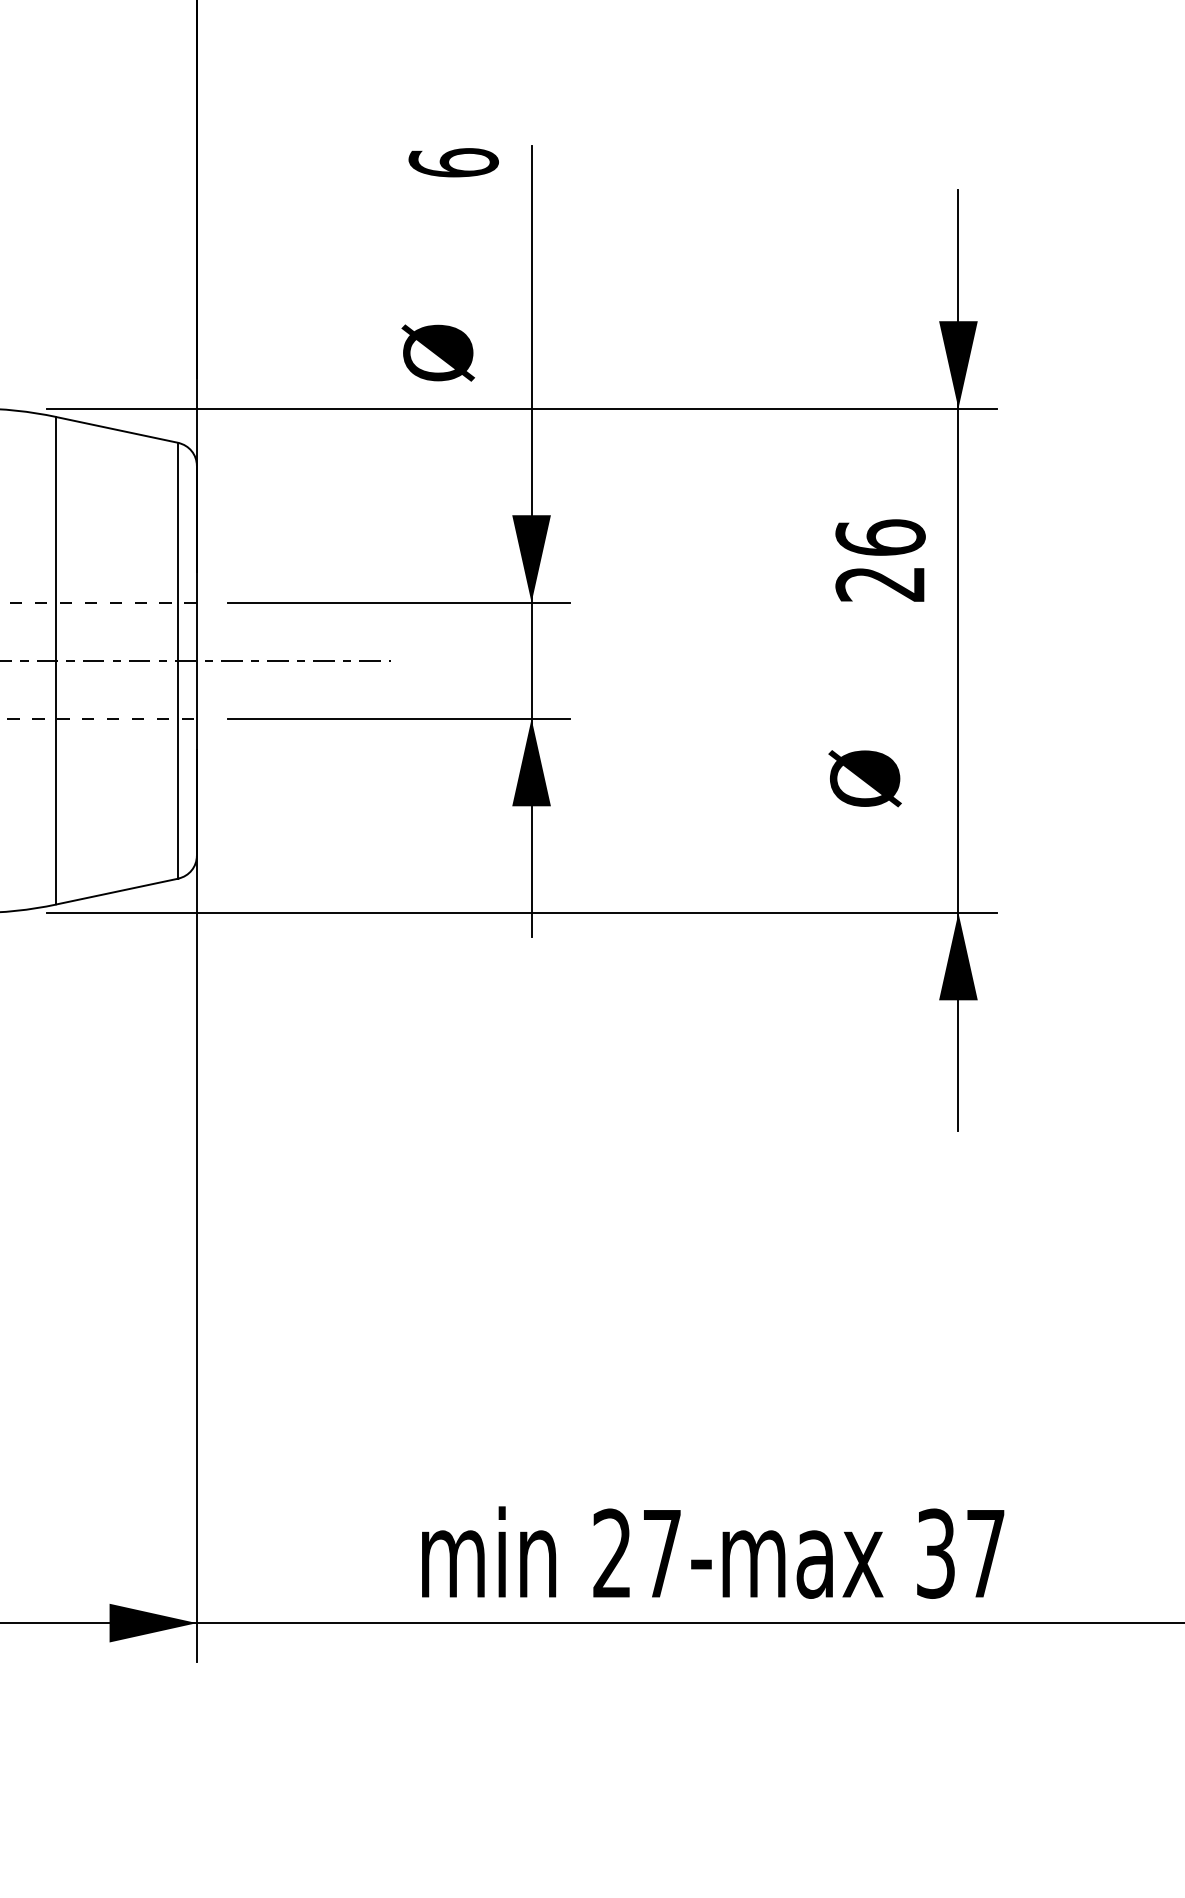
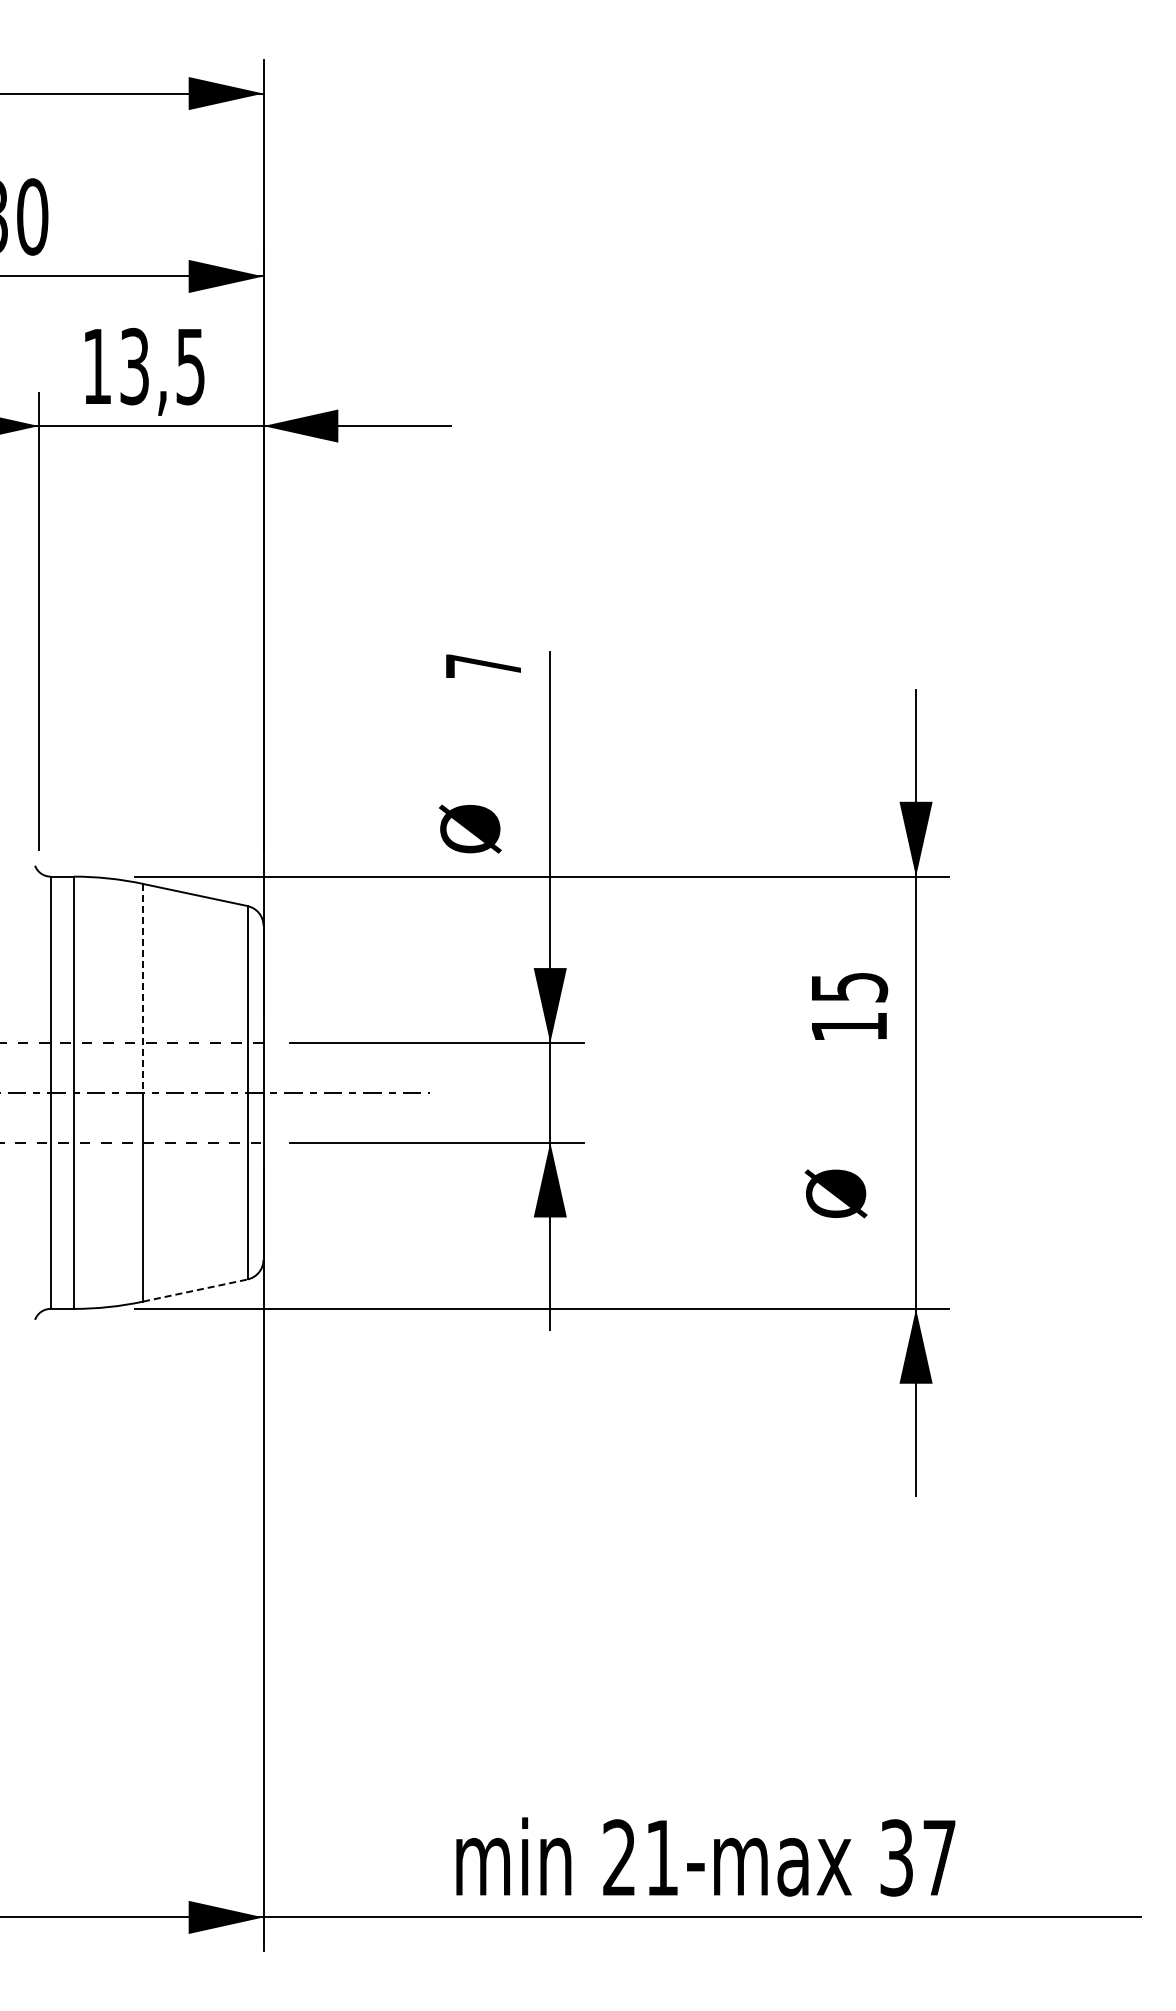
text: (453, 162) -> (483, 665), 6 -> 7
line: (56, 539) -> (143, 988), solid -> dashed
text: (880, 560) -> (849, 1006), 26 -> 15
line: (117, 891) -> (195, 1290), solid -> dashed
text: (661, 1553) -> (661, 1857), 27-max -> 21-max

